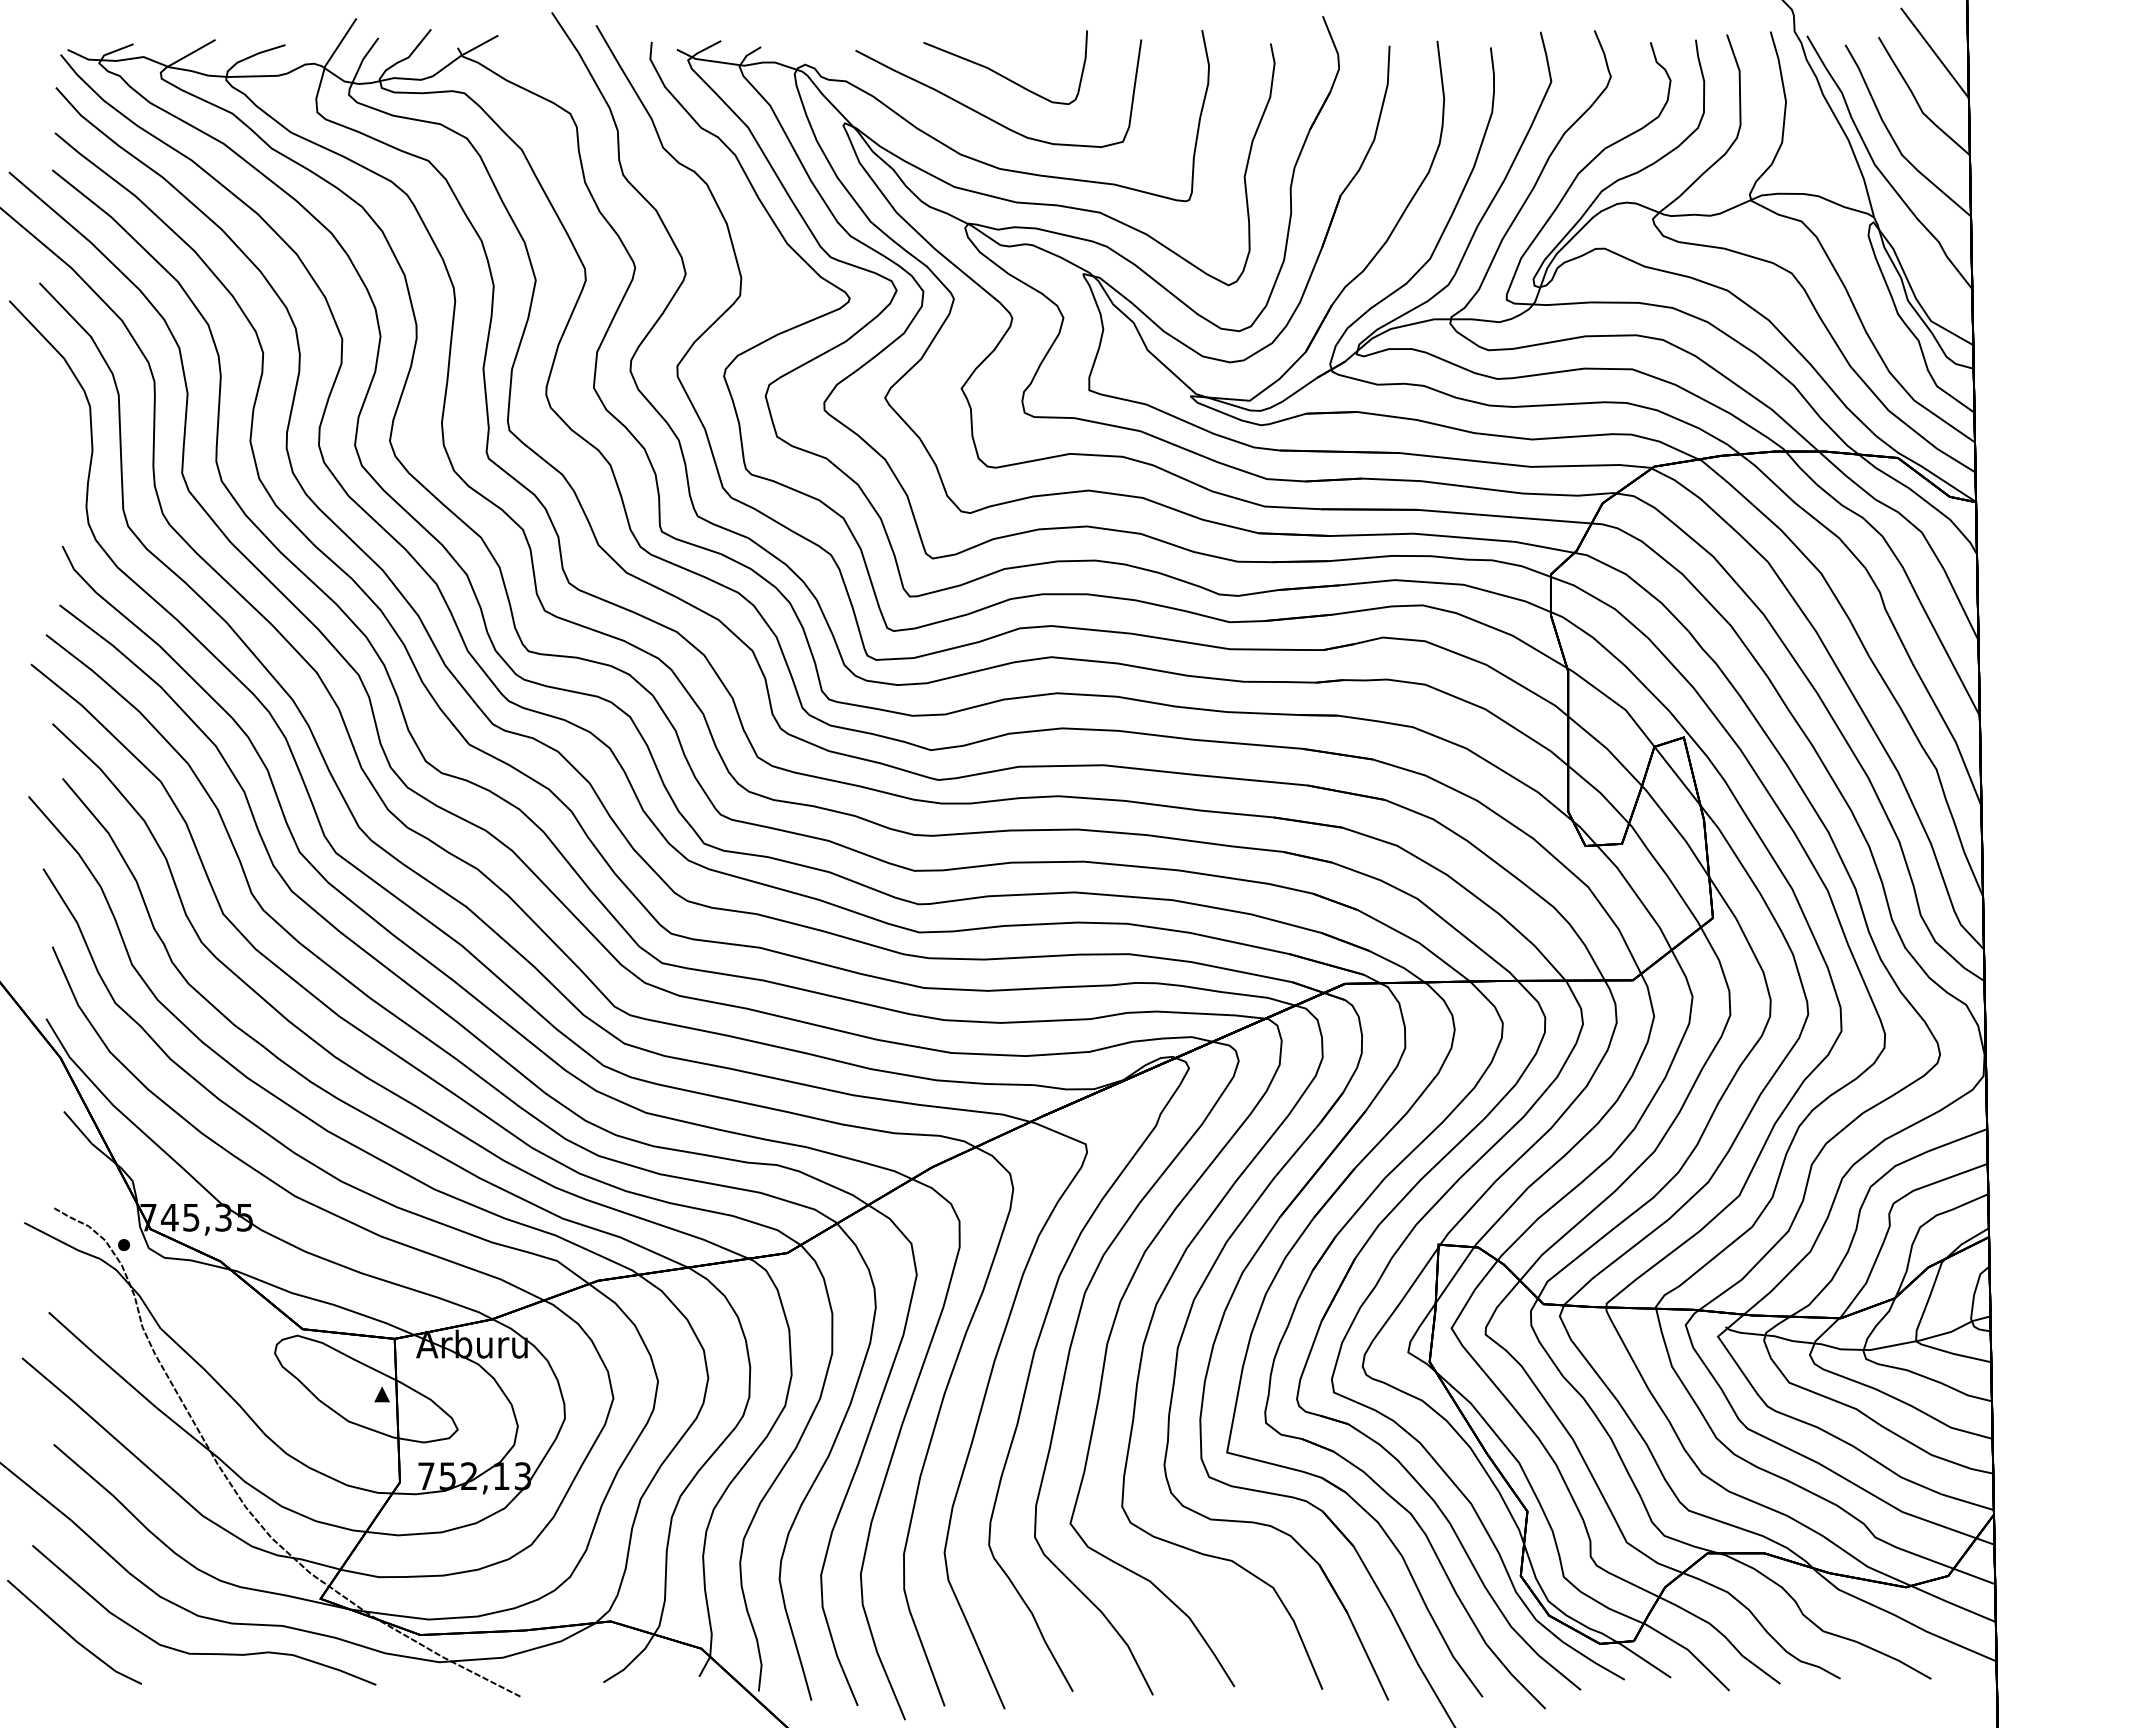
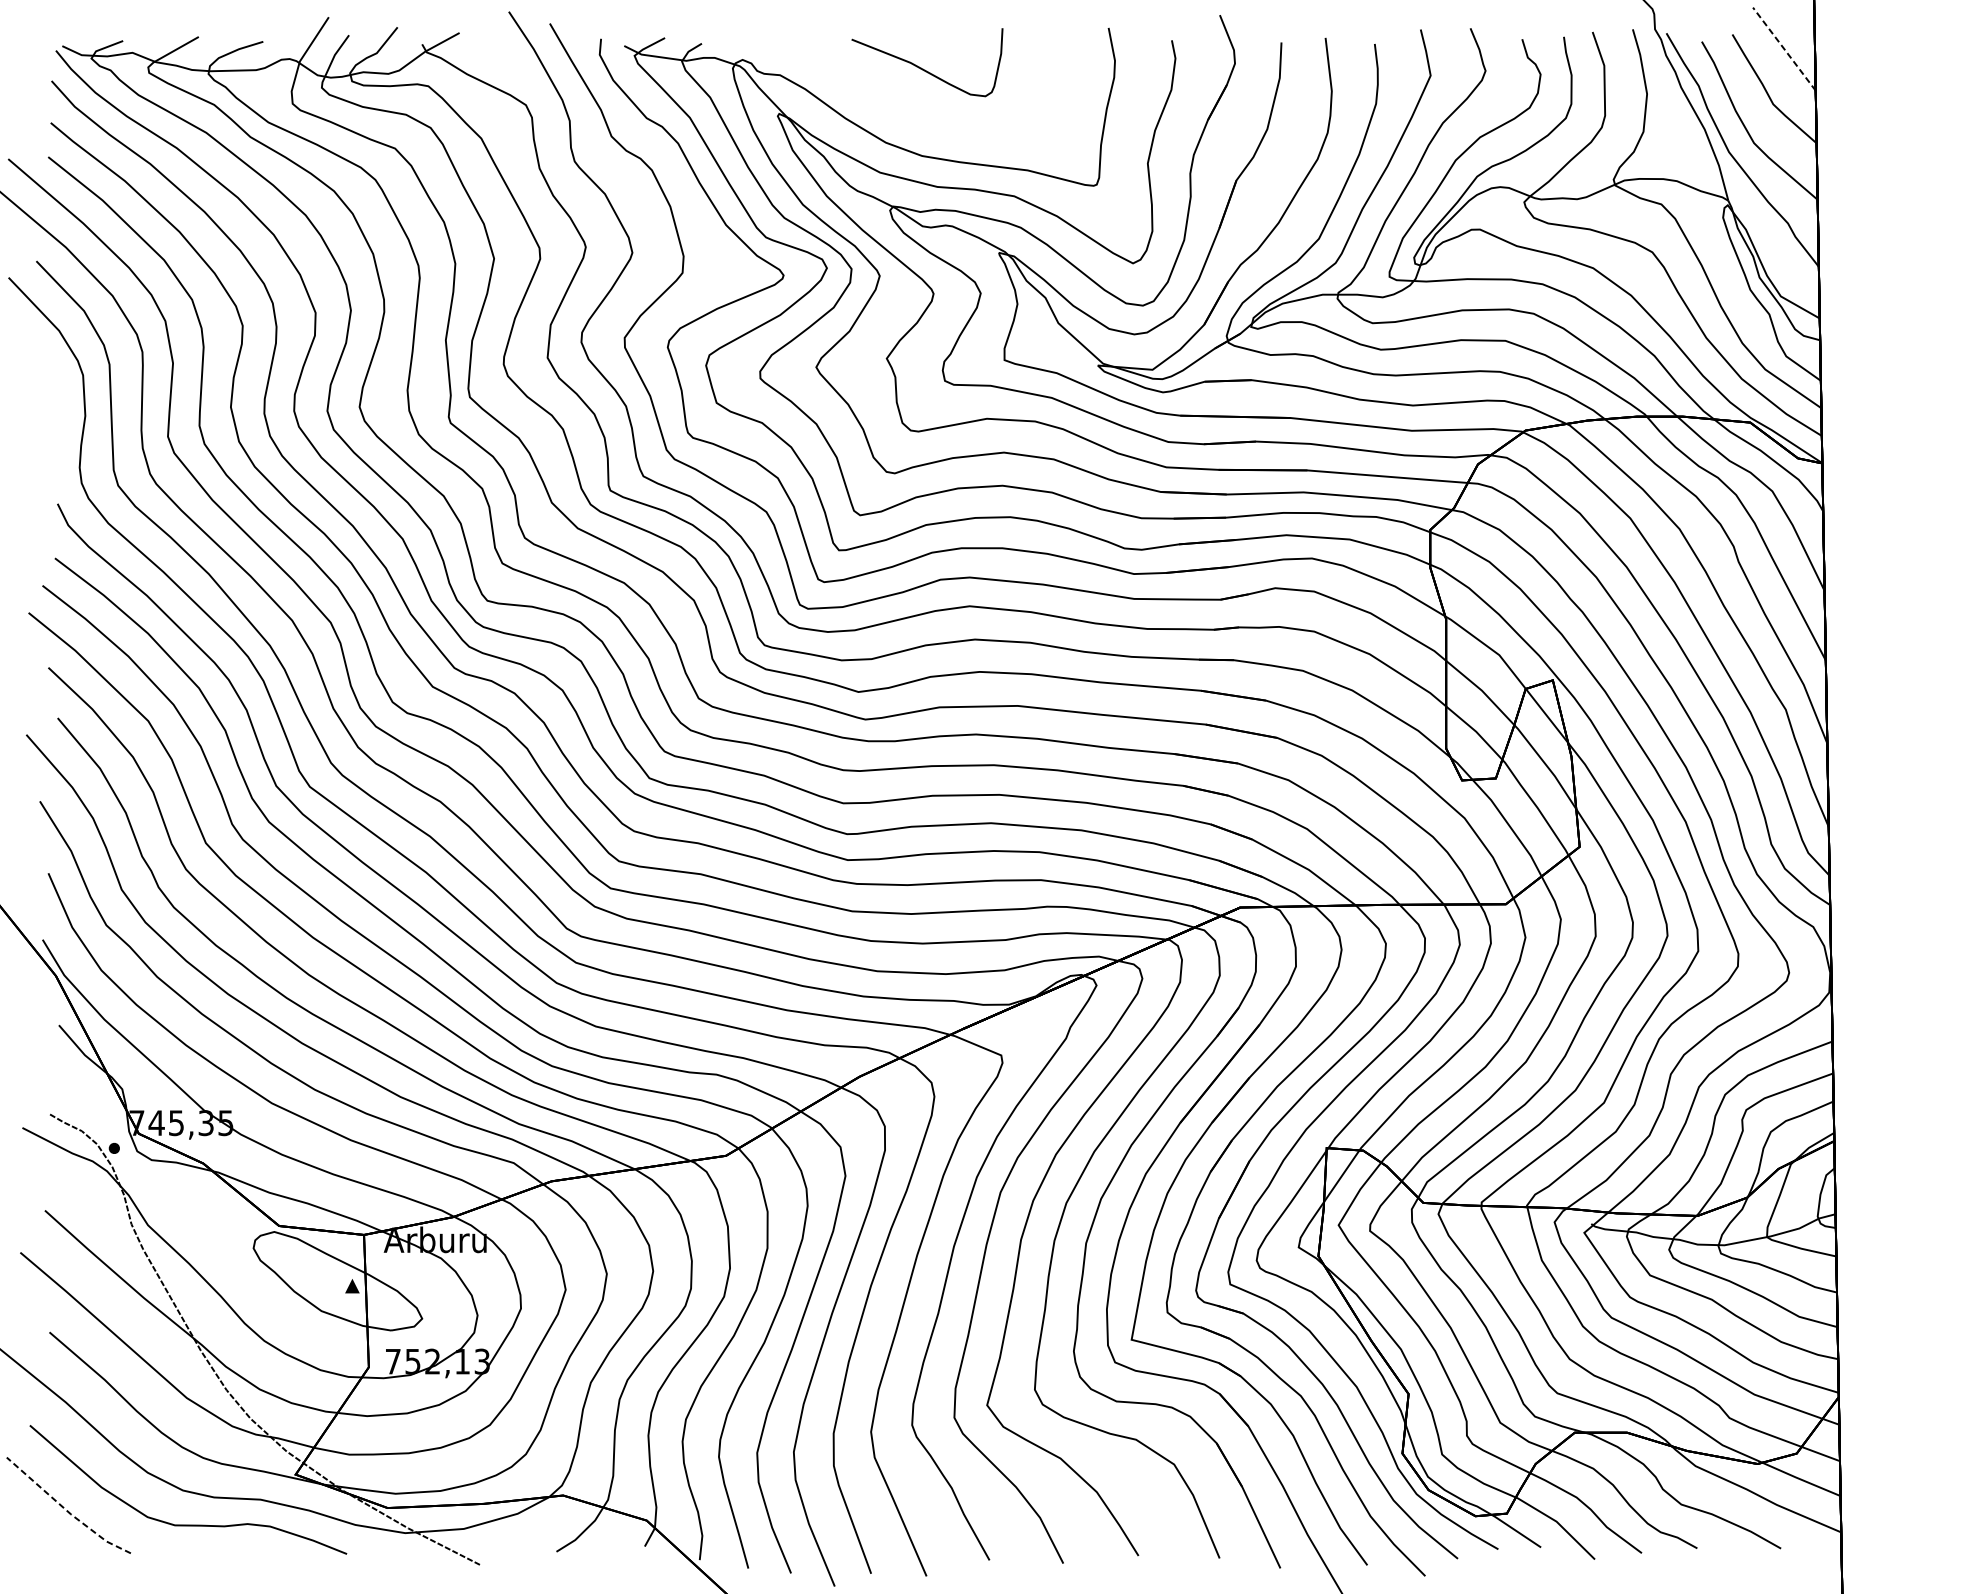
line: (1934, 52) -> (1784, 48), solid -> dashed
curve: (987, 116) -> (910, 107), removed
line: (71, 1637) -> (65, 1510), solid -> dashed

